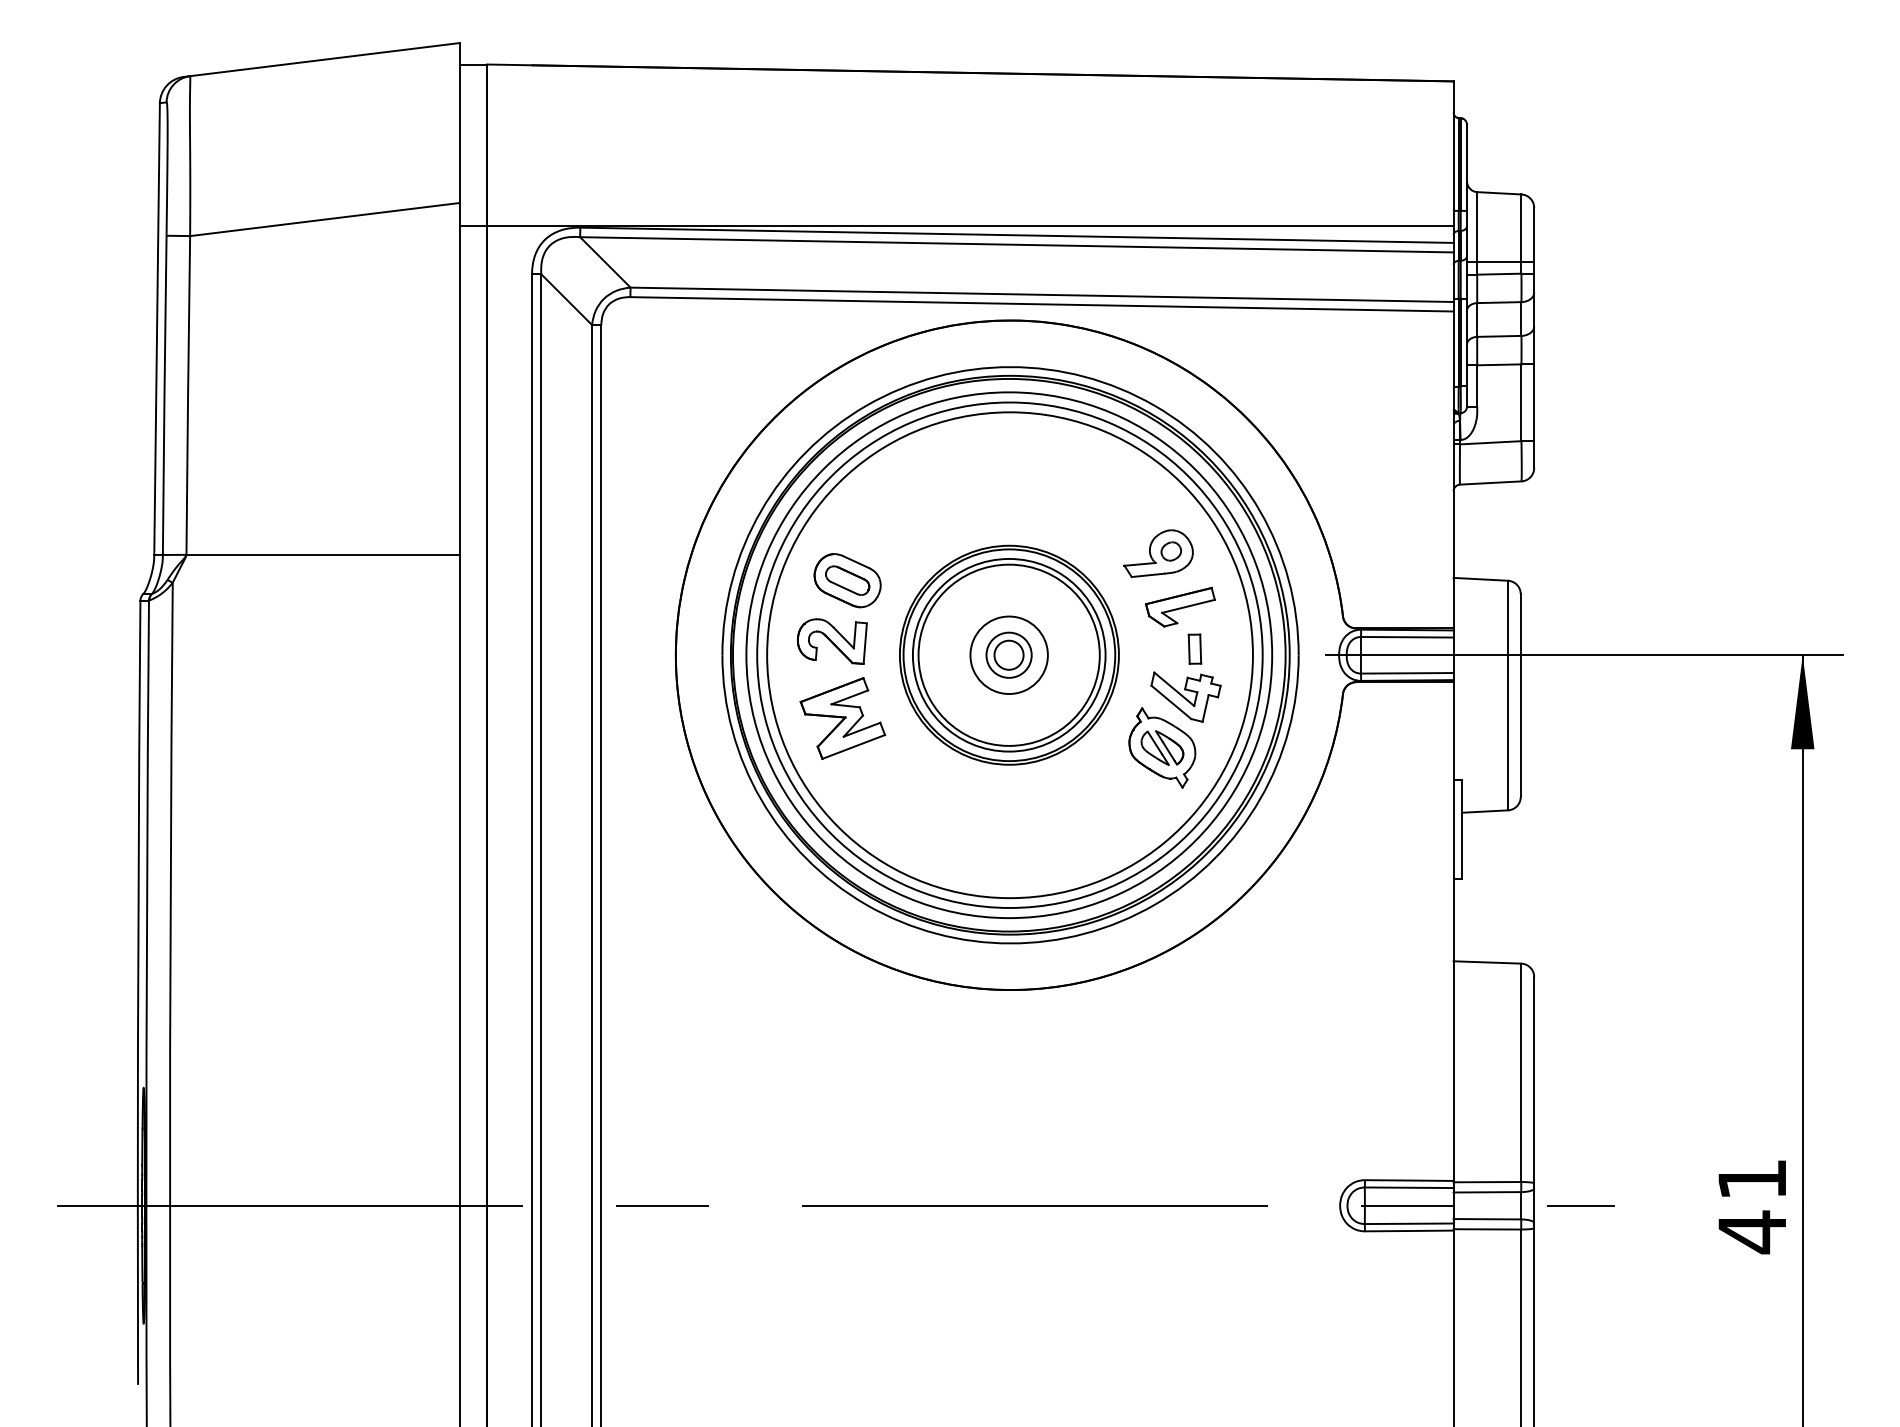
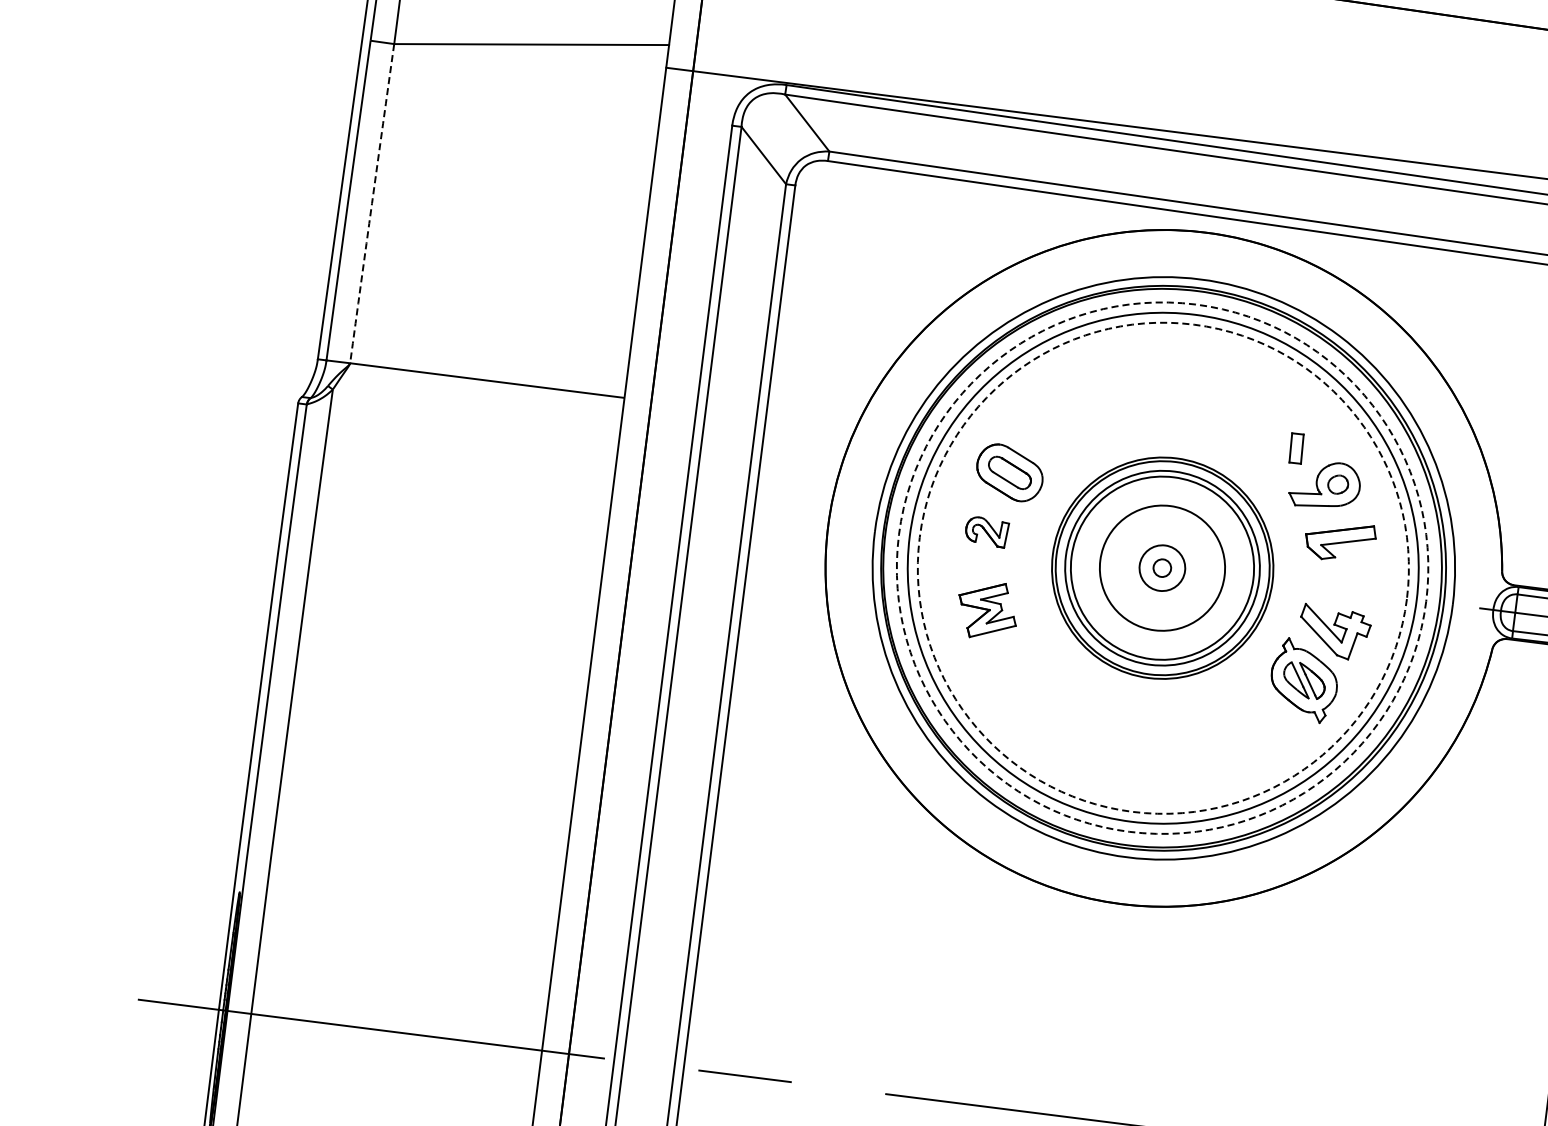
arc: (188, 395) -> (372, 203), solid -> dashed
part: (832, 641) -> (987, 532), size x0.6
part: (1194, 648) -> (1296, 447), moved
circle: (1008, 654) -> (1161, 567), size x0.6
circle: (1008, 655) -> (1161, 568), size x1.6
circle: (1009, 655) -> (1162, 568), solid -> dashed
circle: (1009, 655) -> (1162, 568), solid -> dashed
part: (842, 718) -> (987, 610), size x0.7

